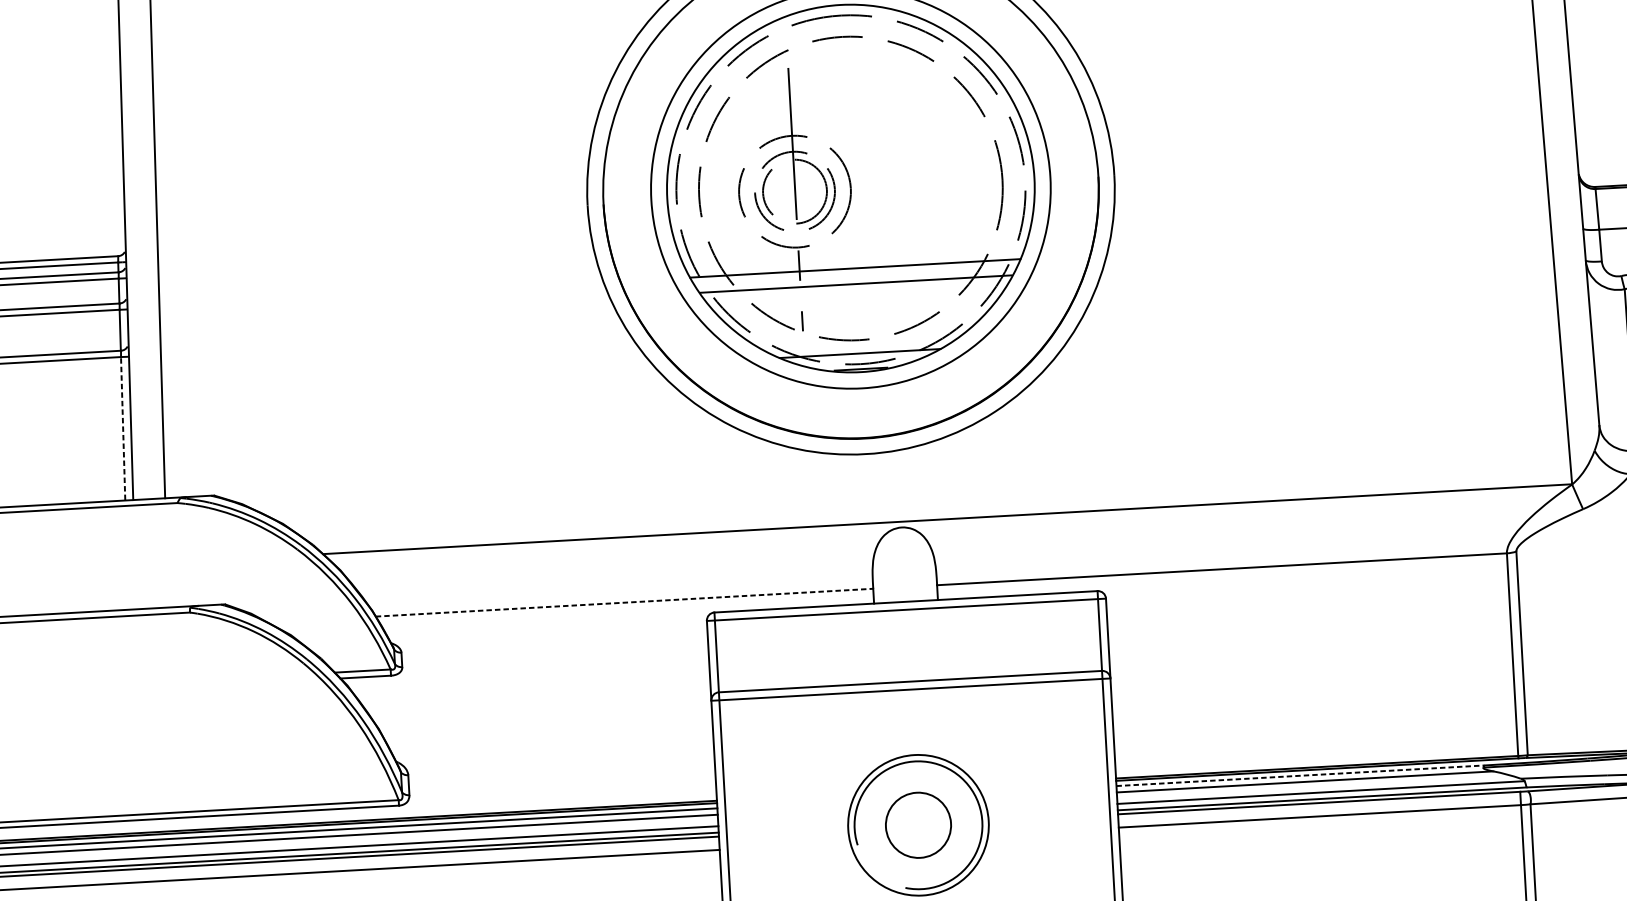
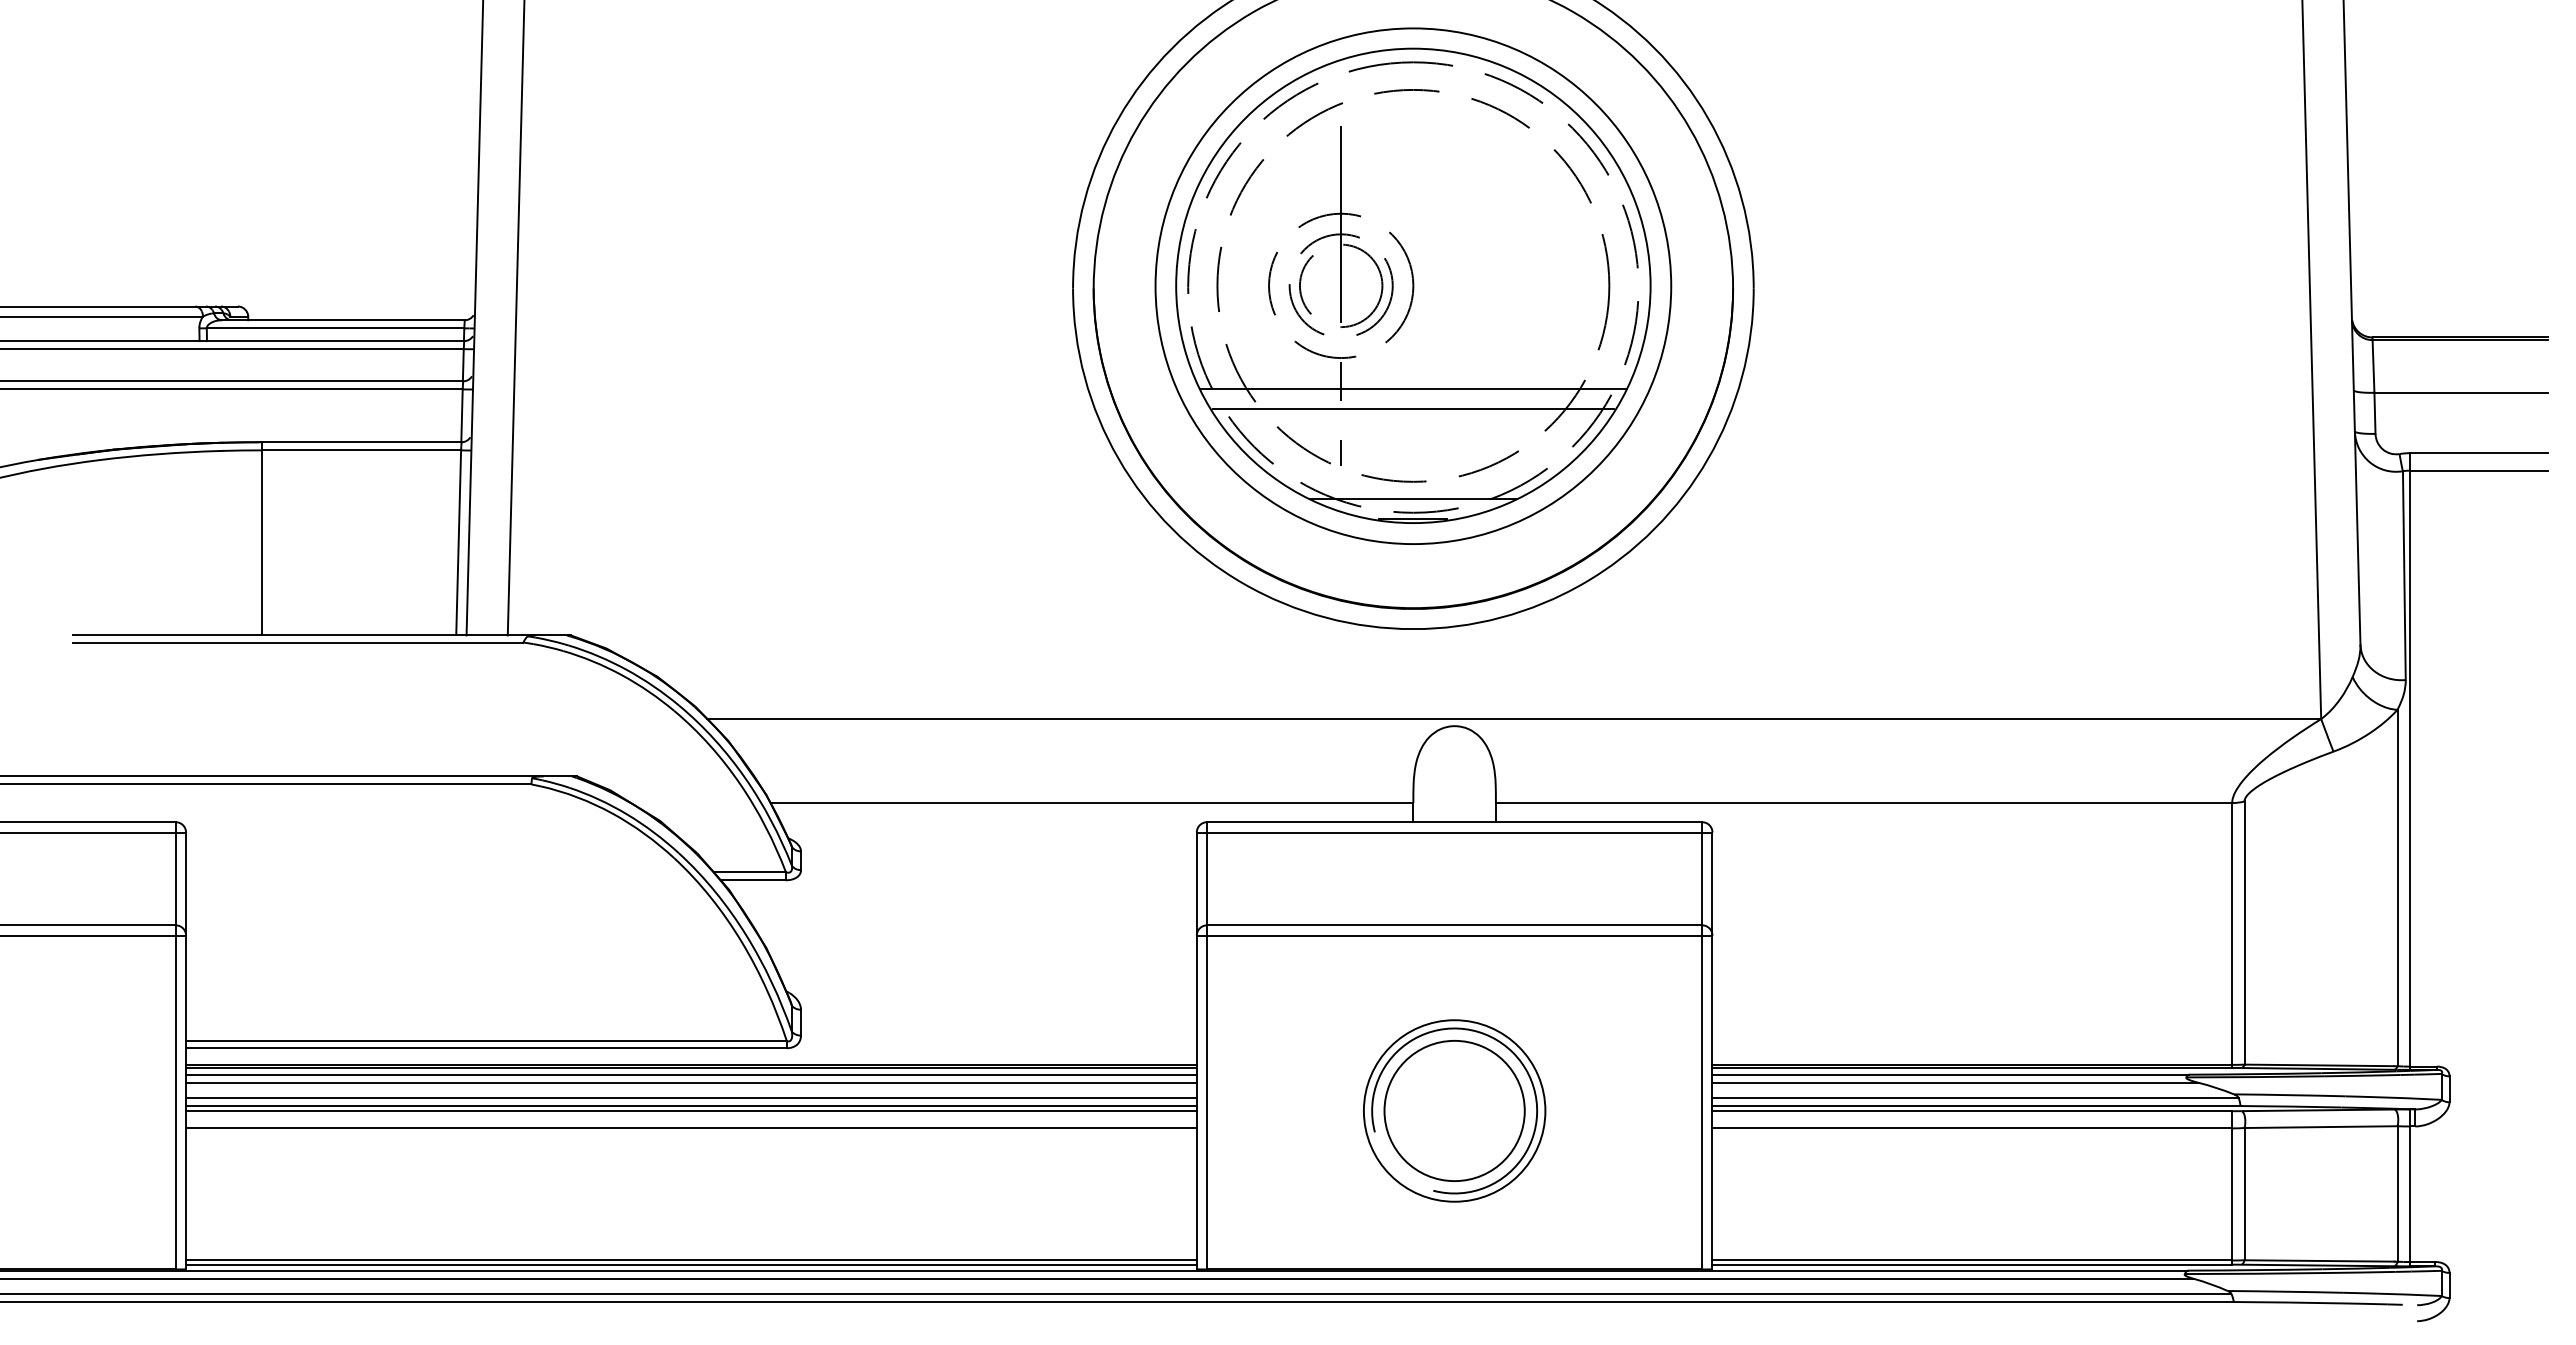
line: (123, 428) -> (458, 542), dashed -> solid
line: (624, 603) -> (1092, 803), dashed -> solid
line: (1301, 775) -> (1951, 1074), dashed -> solid
circle: (918, 824) -> (1454, 1110), size x1.67

